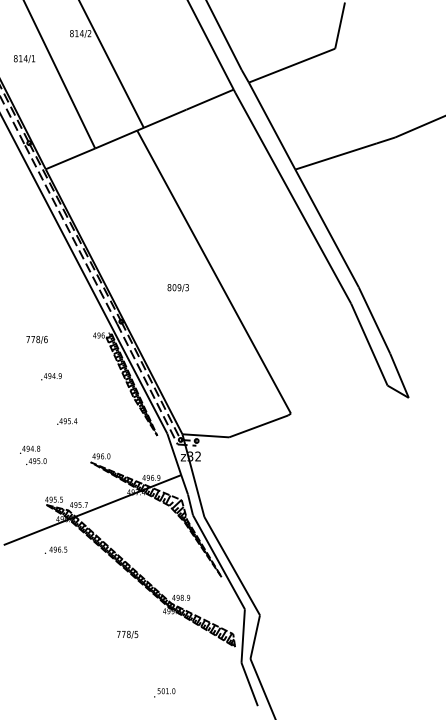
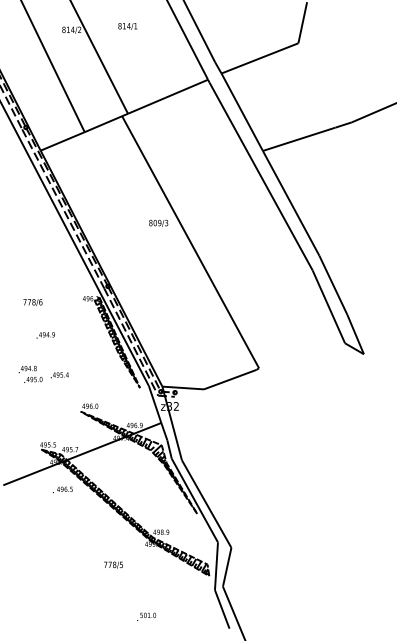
text: (24, 59) -> (127, 26), moved
text: (178, 286) -> (158, 222), moved
text: (33, 454) -> (30, 373), moved
text: (55, 549) -> (62, 489), moved

